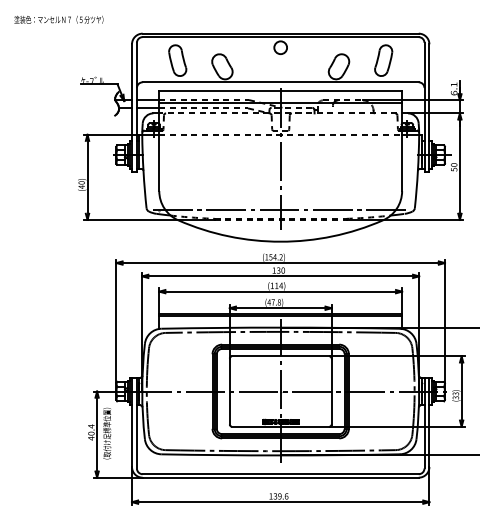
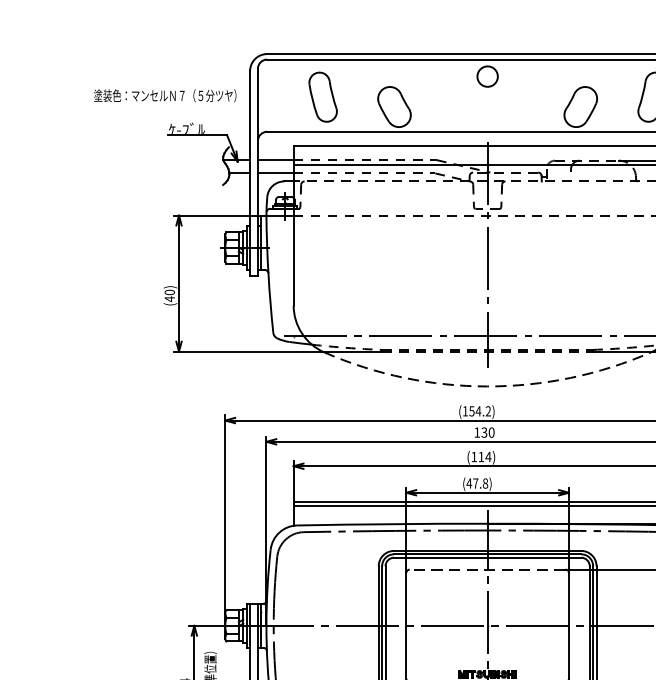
text: (58, 19) -> (164, 95), moved
arc: (280, 241) -> (487, 386), solid -> dashed
line: (280, 356) -> (487, 569), solid -> dashed

